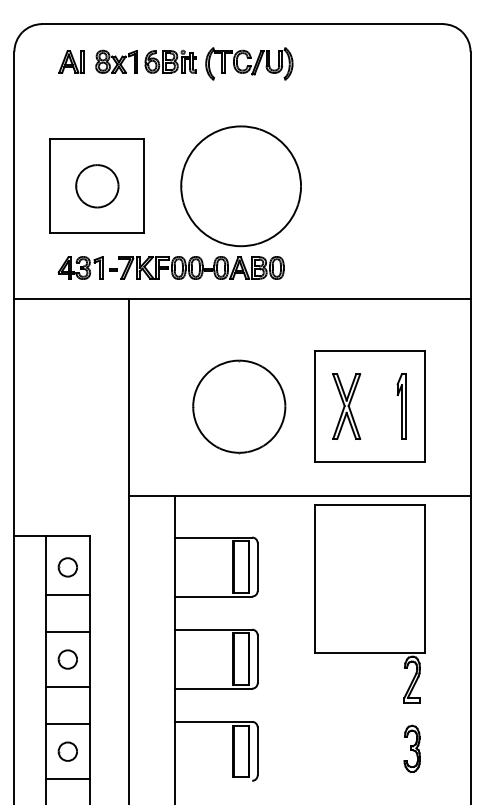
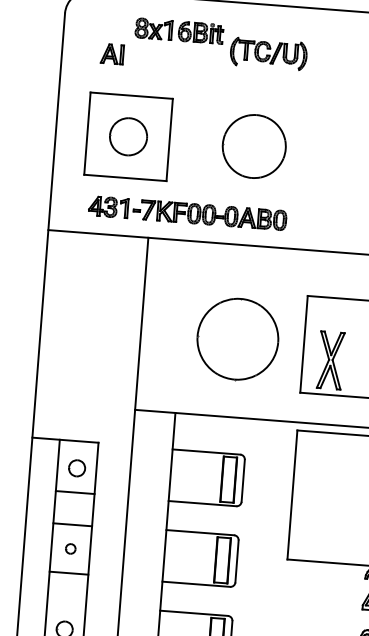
part: (71, 61) -> (112, 53), moved
part: (249, 63) -> (268, 53), moved
part: (240, 186) -> (253, 146), size x0.6
part: (346, 406) -> (330, 360), moved
part: (67, 659) -> (70, 548), size x0.6
line: (67, 724) -> (66, 605), removed

